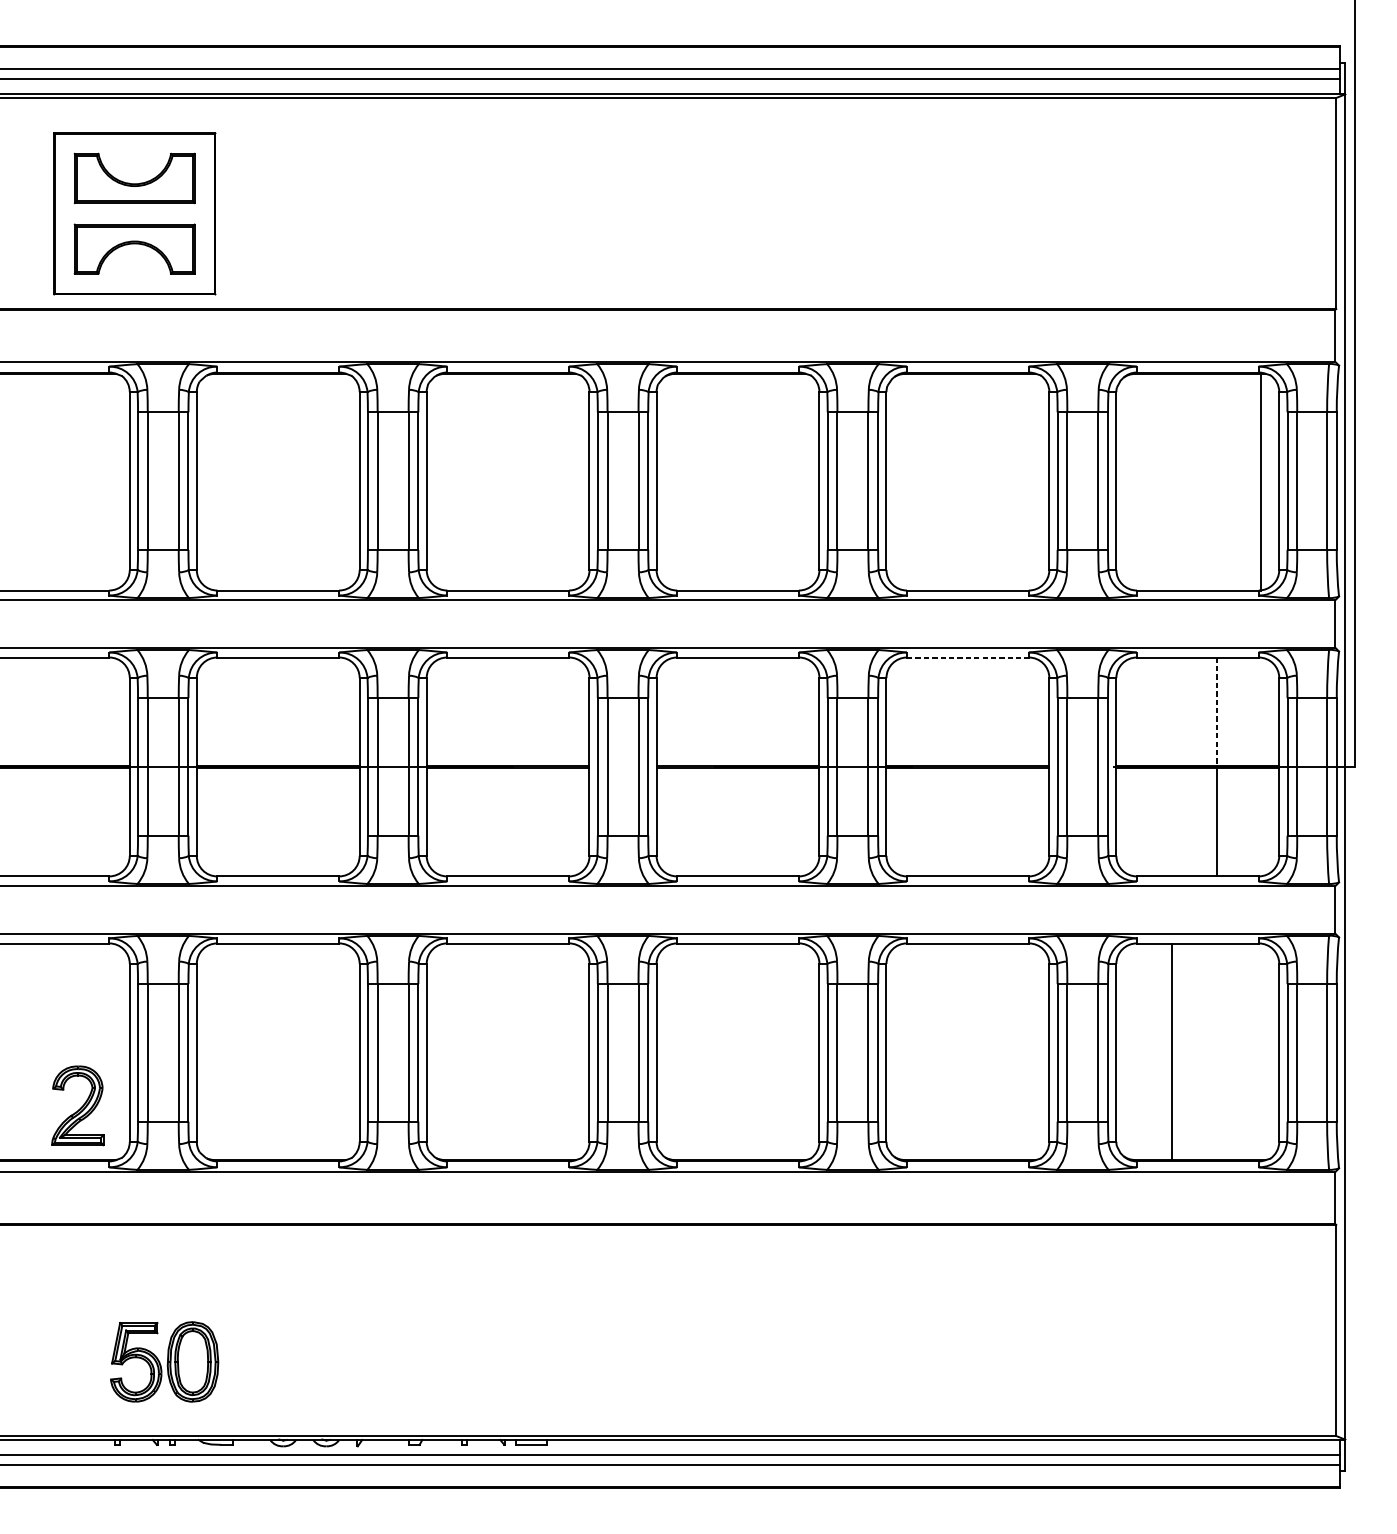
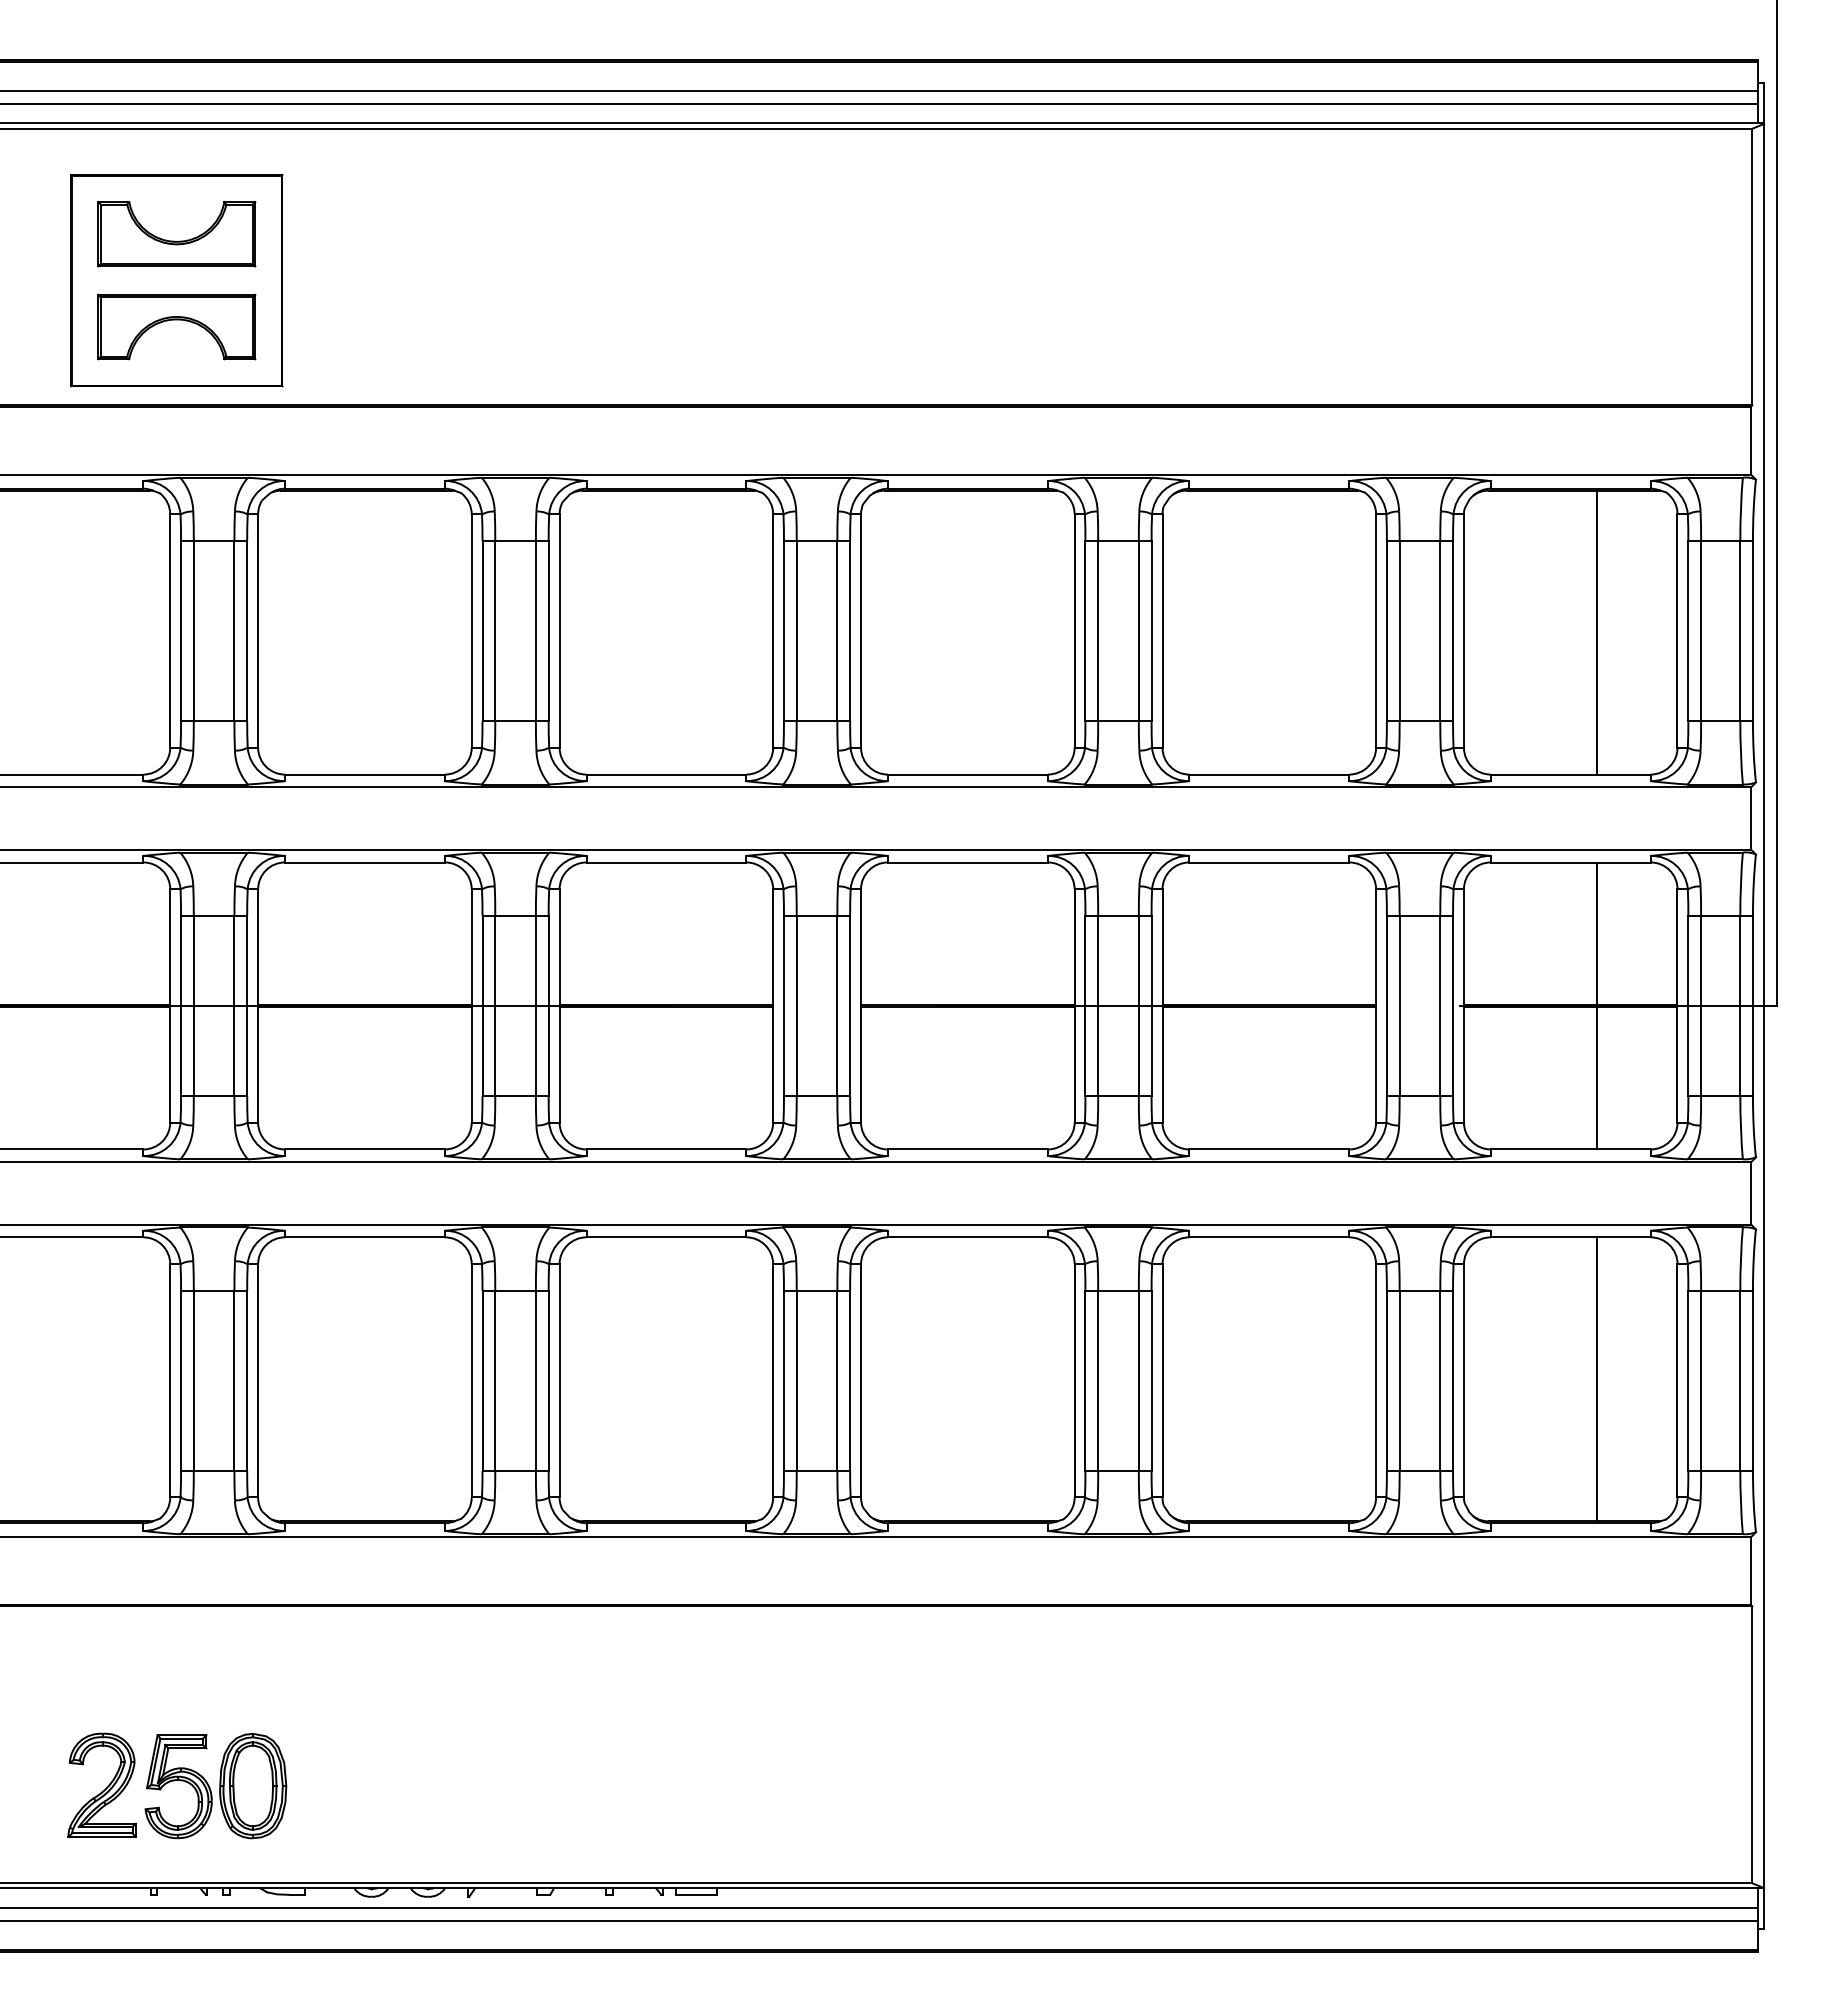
line: (1260, 482) -> (1596, 632), moved
line: (968, 657) -> (1269, 862), dashed -> solid
line: (1217, 712) -> (1596, 934), dashed -> solid
line: (1171, 1051) -> (1596, 1379), moved
part: (77, 1105) -> (101, 1784), moved

